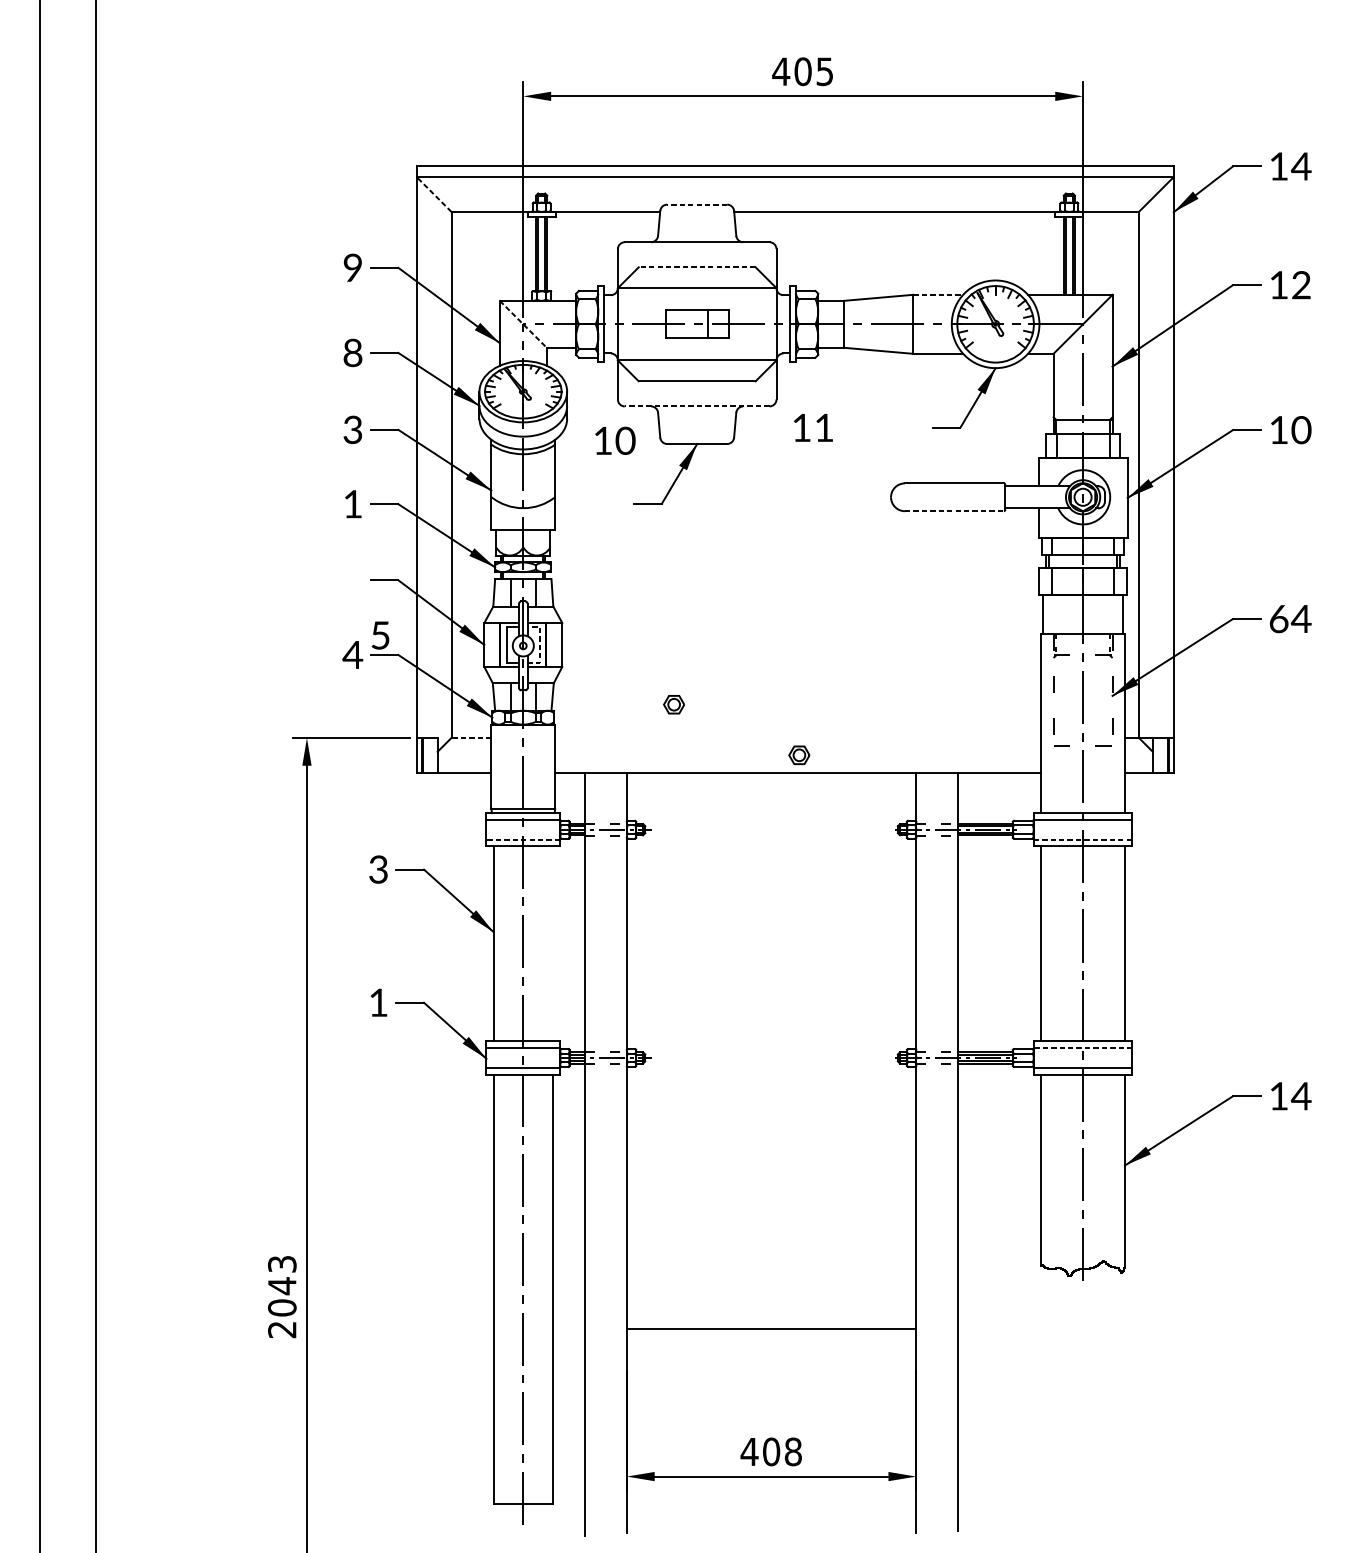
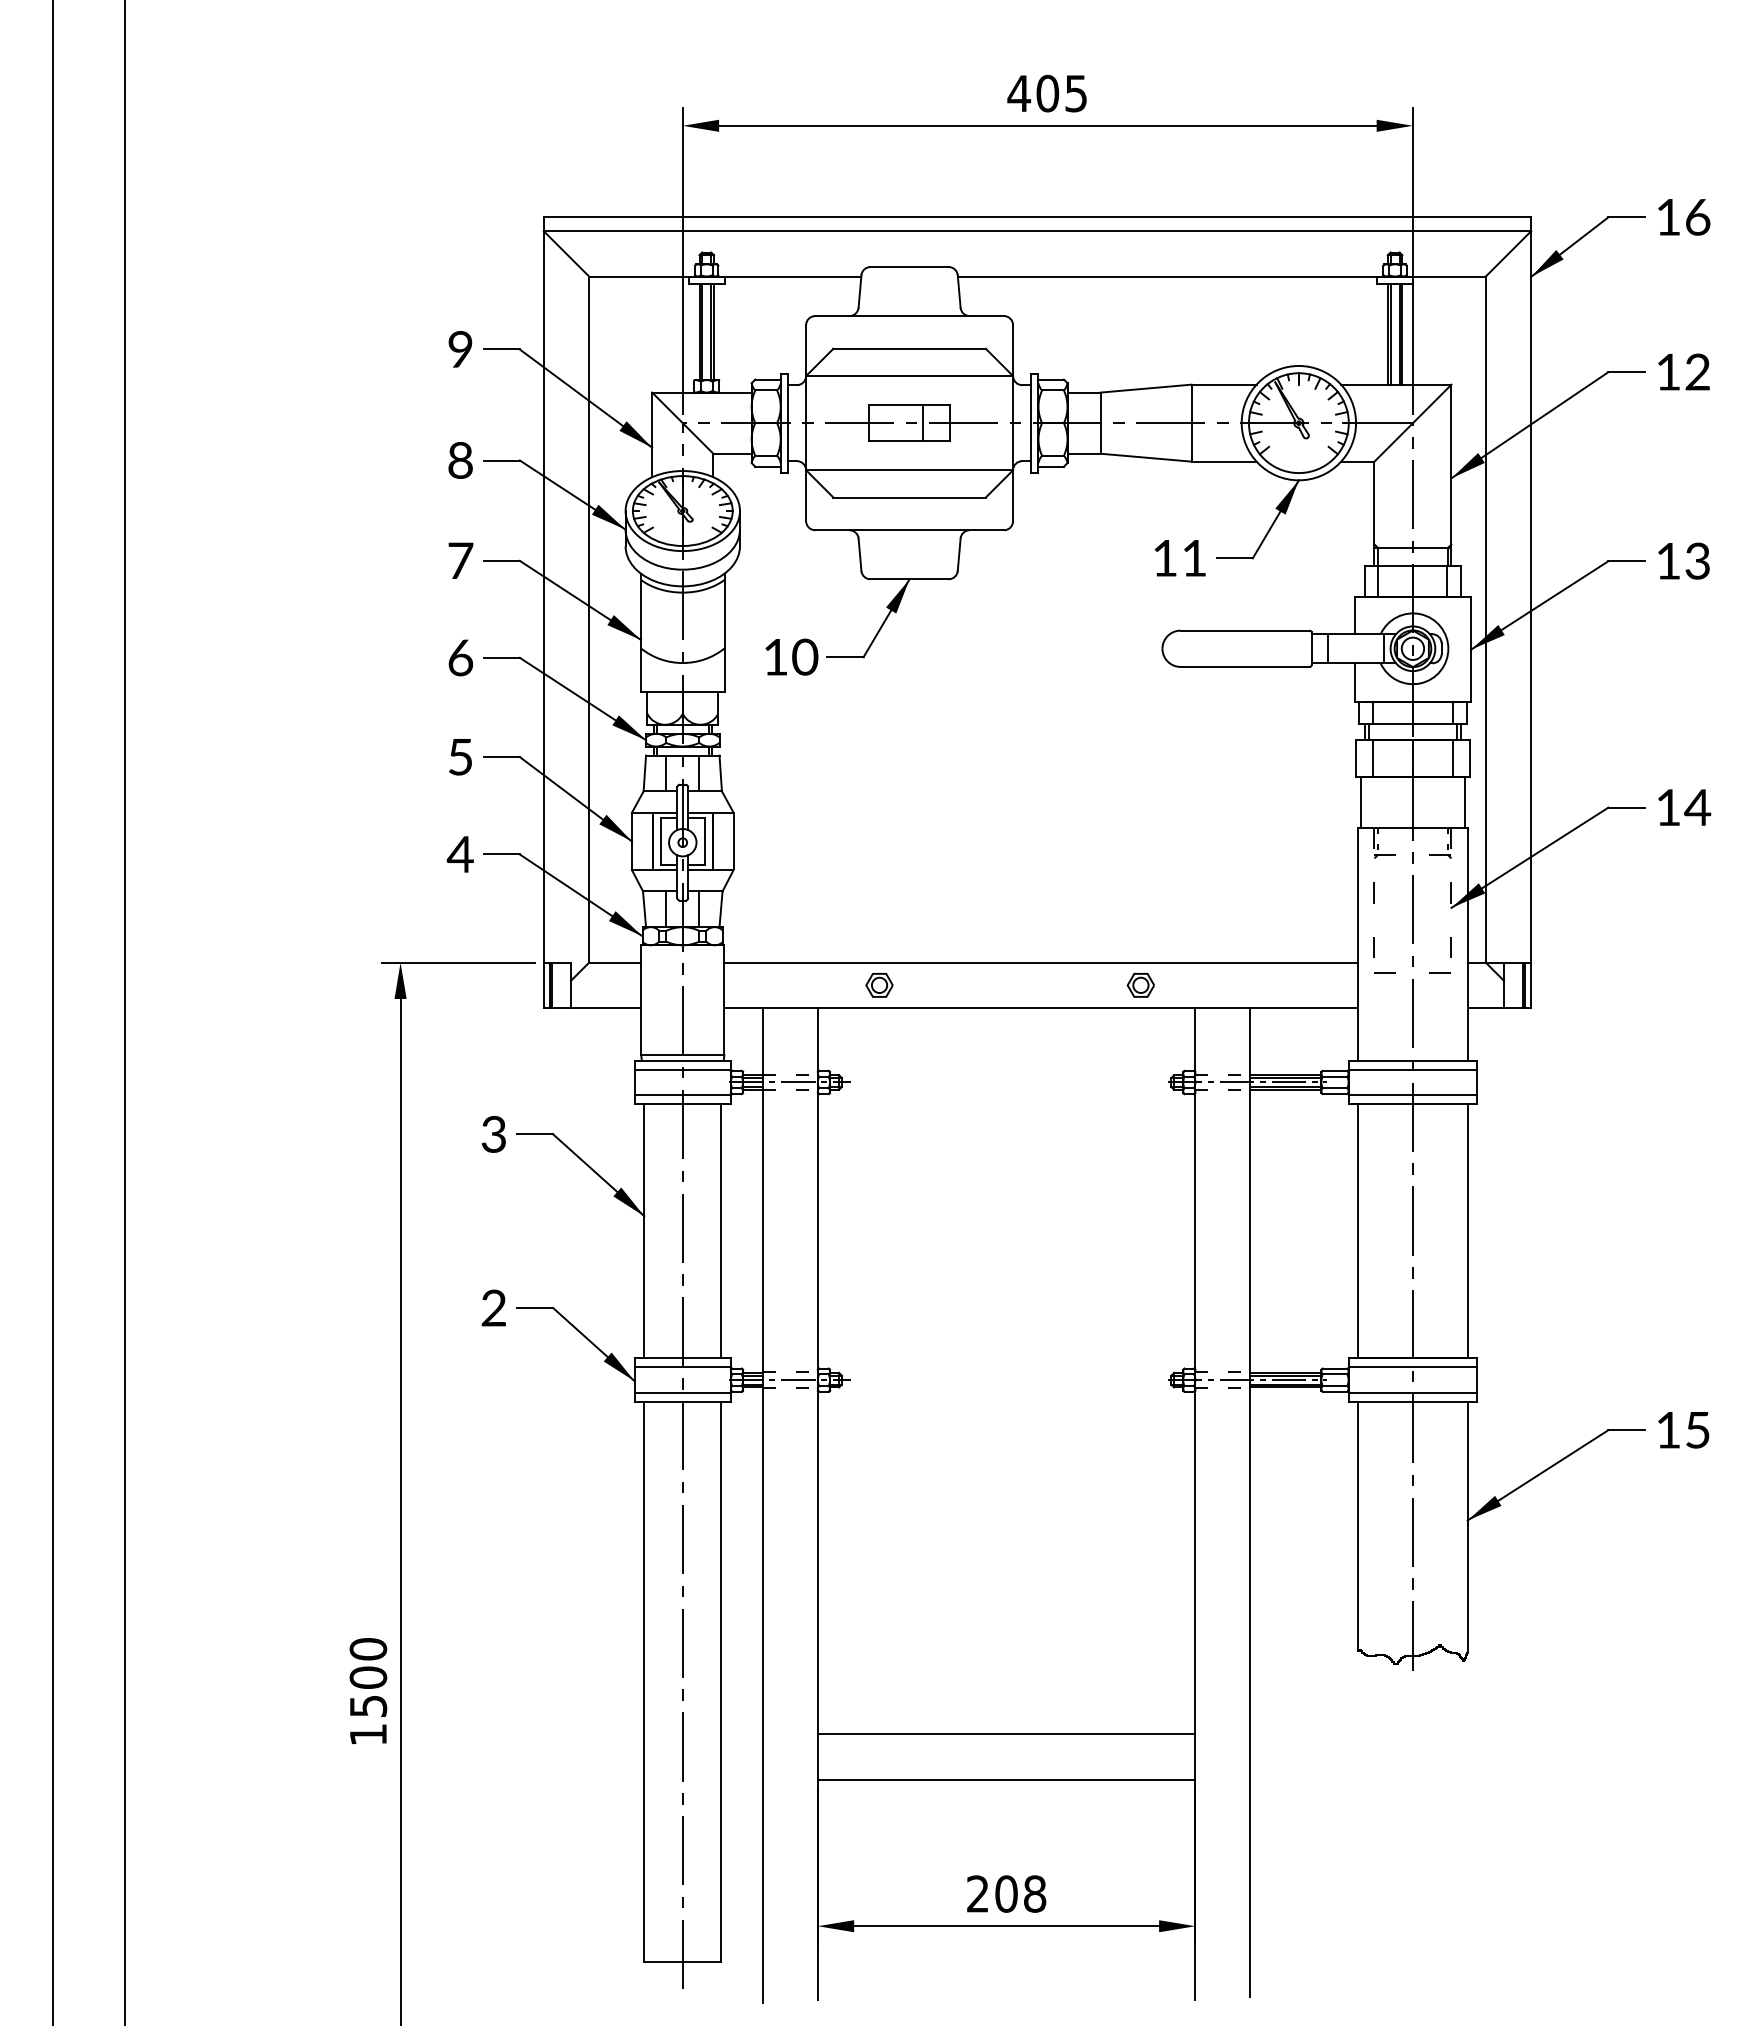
text: (1301, 166) -> (1697, 217), 14 -> 16
line: (434, 194) -> (566, 253), dashed -> solid
line: (697, 204) -> (909, 267), dashed -> solid
line: (697, 267) -> (909, 348), dashed -> solid
line: (938, 294) -> (1224, 384), dashed -> solid
line: (523, 324) -> (683, 423), dashed -> solid
line: (697, 406) -> (909, 530), dashed -> solid
text: (812, 428) -> (1179, 558), moved
text: (352, 429) -> (460, 560), 3 -> 7
text: (1301, 429) -> (1697, 560), 10 -> 13
text: (615, 440) -> (791, 656), moved
line: (1018, 497) -> (1328, 648), added
line: (1061, 497) -> (1384, 648), added
text: (352, 503) -> (460, 657), 1 -> 6
line: (954, 510) -> (1245, 666), dashed -> solid
text: (1278, 618) -> (1668, 807), 64 -> 14
text: (380, 635) -> (460, 757), moved
line: (539, 644) -> (704, 840), dashed -> solid
part: (674, 704) -> (879, 985), moved
line: (470, 737) -> (614, 962), dashed -> solid
line: (798, 737) -> (1041, 962), added
part: (799, 755) -> (1140, 985), moved
line: (523, 839) -> (682, 1095), dashed -> solid
line: (1083, 839) -> (1413, 1095), dashed -> solid
line: (552, 944) -> (721, 1231), added
text: (378, 1002) -> (493, 1307), 1 -> 2
line: (1082, 1048) -> (1412, 1367), dashed -> solid
text: (1301, 1096) -> (1697, 1430), 14 -> 15
text: (282, 1296) -> (368, 1691), 2043 -> 1500
line: (771, 1364) -> (1006, 1779), added
text: (749, 1451) -> (977, 1893), 408 -> 208

